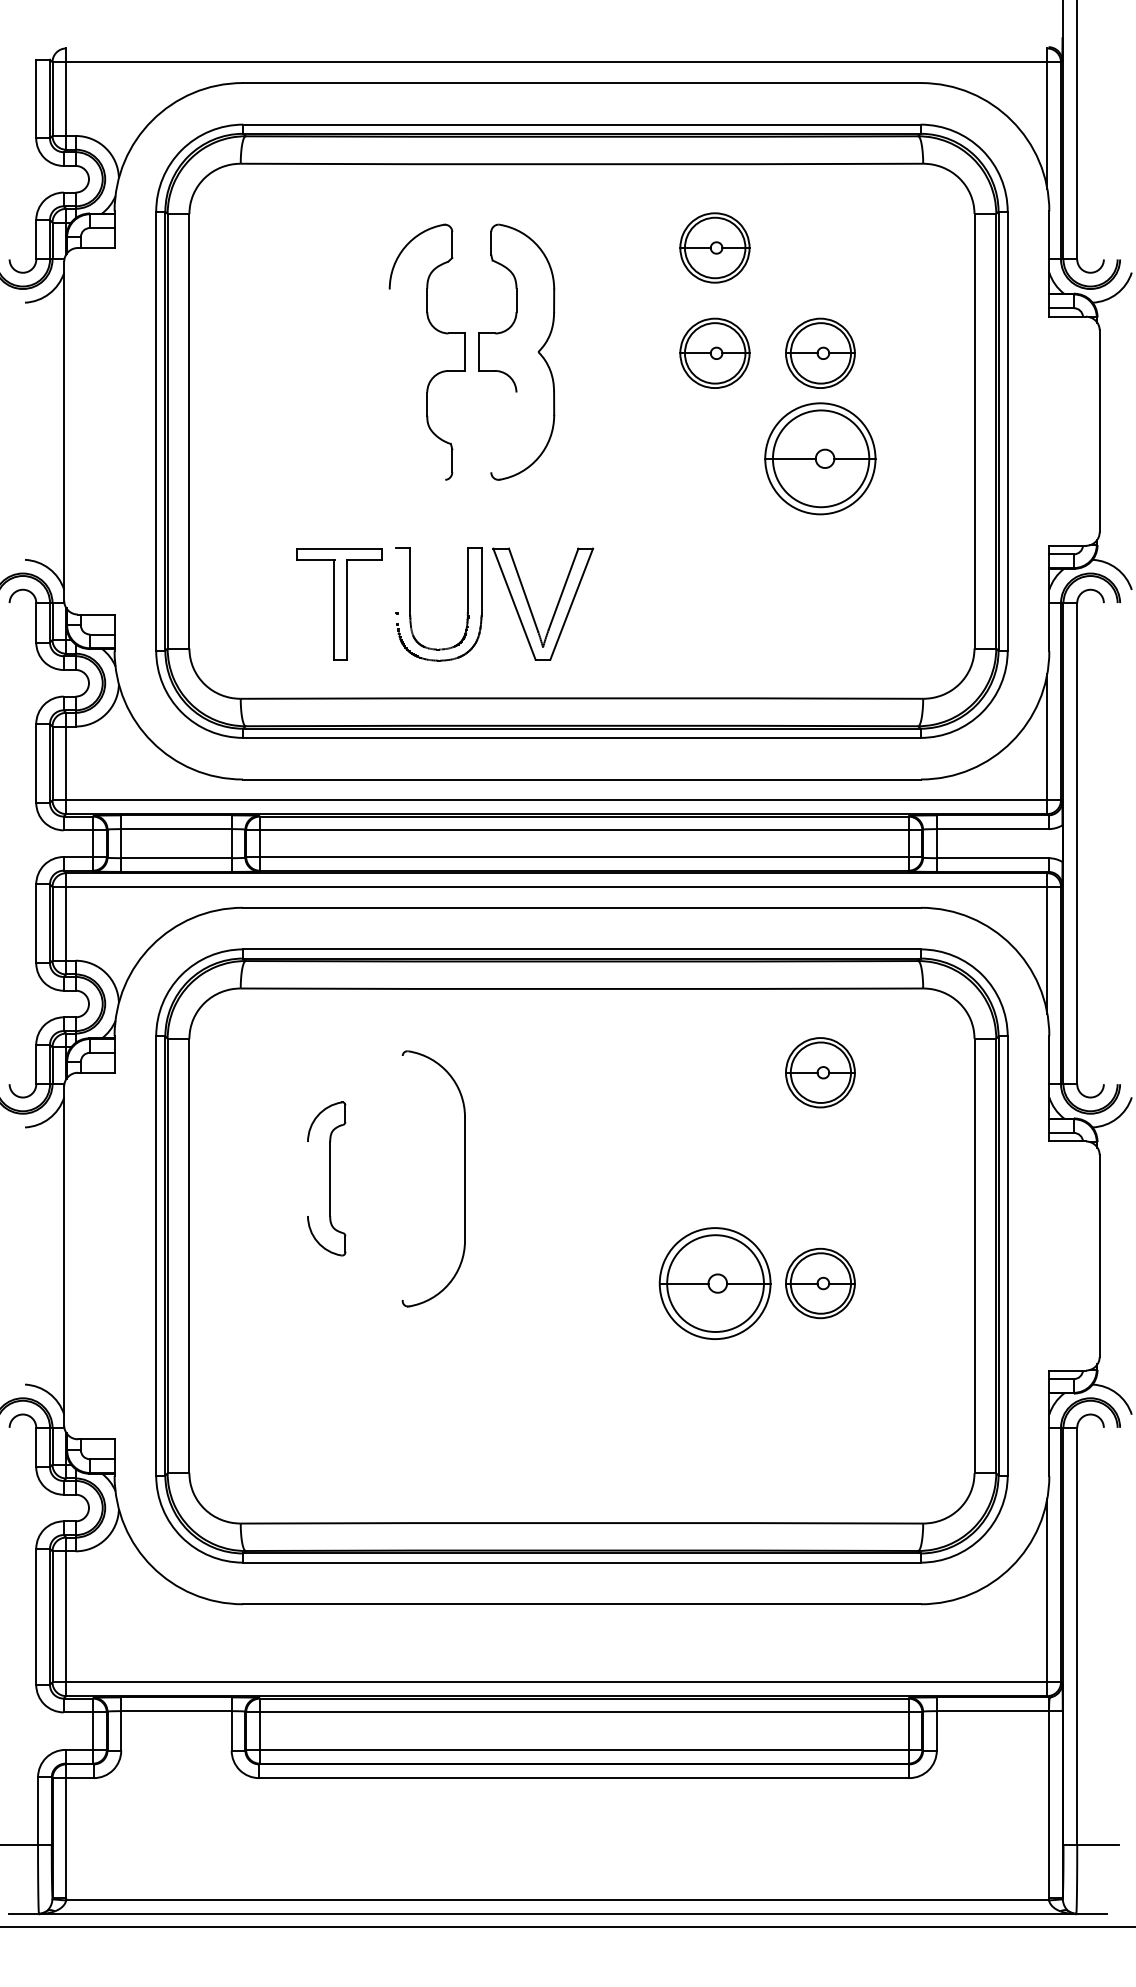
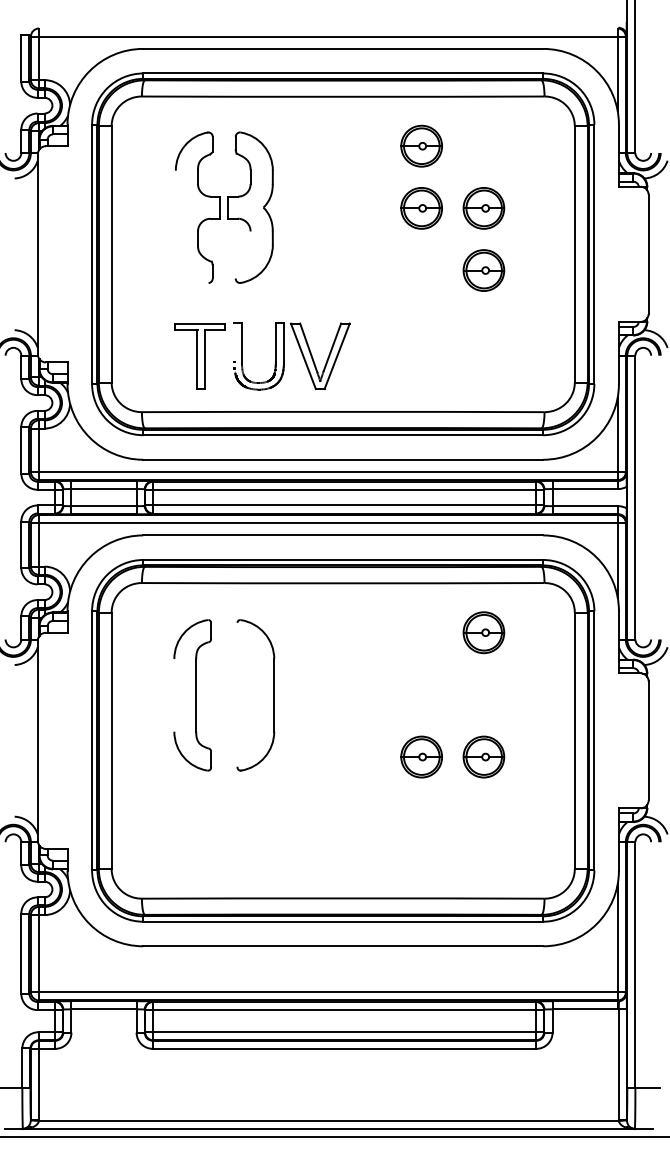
part: (472, 351) -> (224, 207), moved
part: (819, 458) -> (483, 270), size x0.62
part: (326, 1179) -> (192, 695), size x1.67
part: (714, 1282) -> (421, 756), size x0.62

